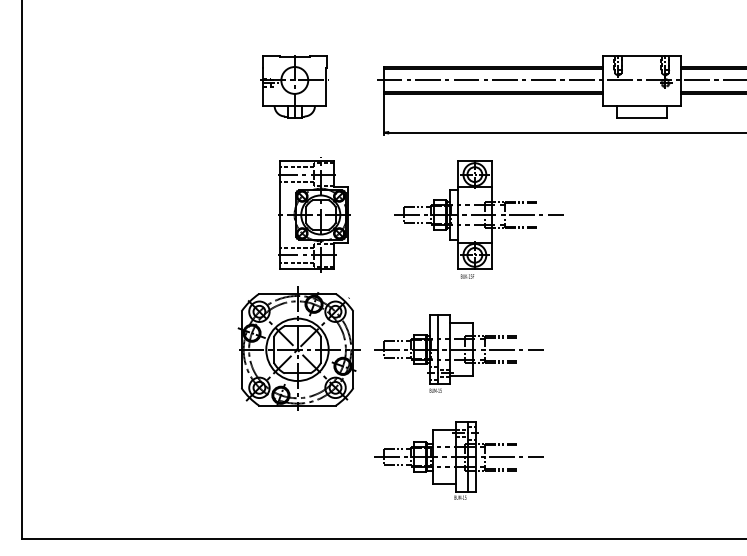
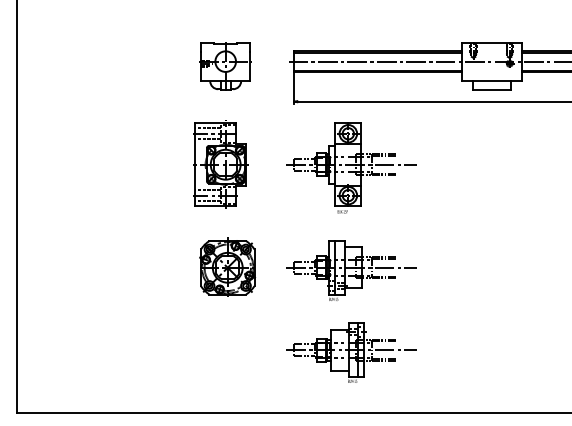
part: (314, 214) -> (220, 164), moved
part: (478, 219) -> (351, 168), moved
part: (297, 348) -> (227, 267), size x0.62

